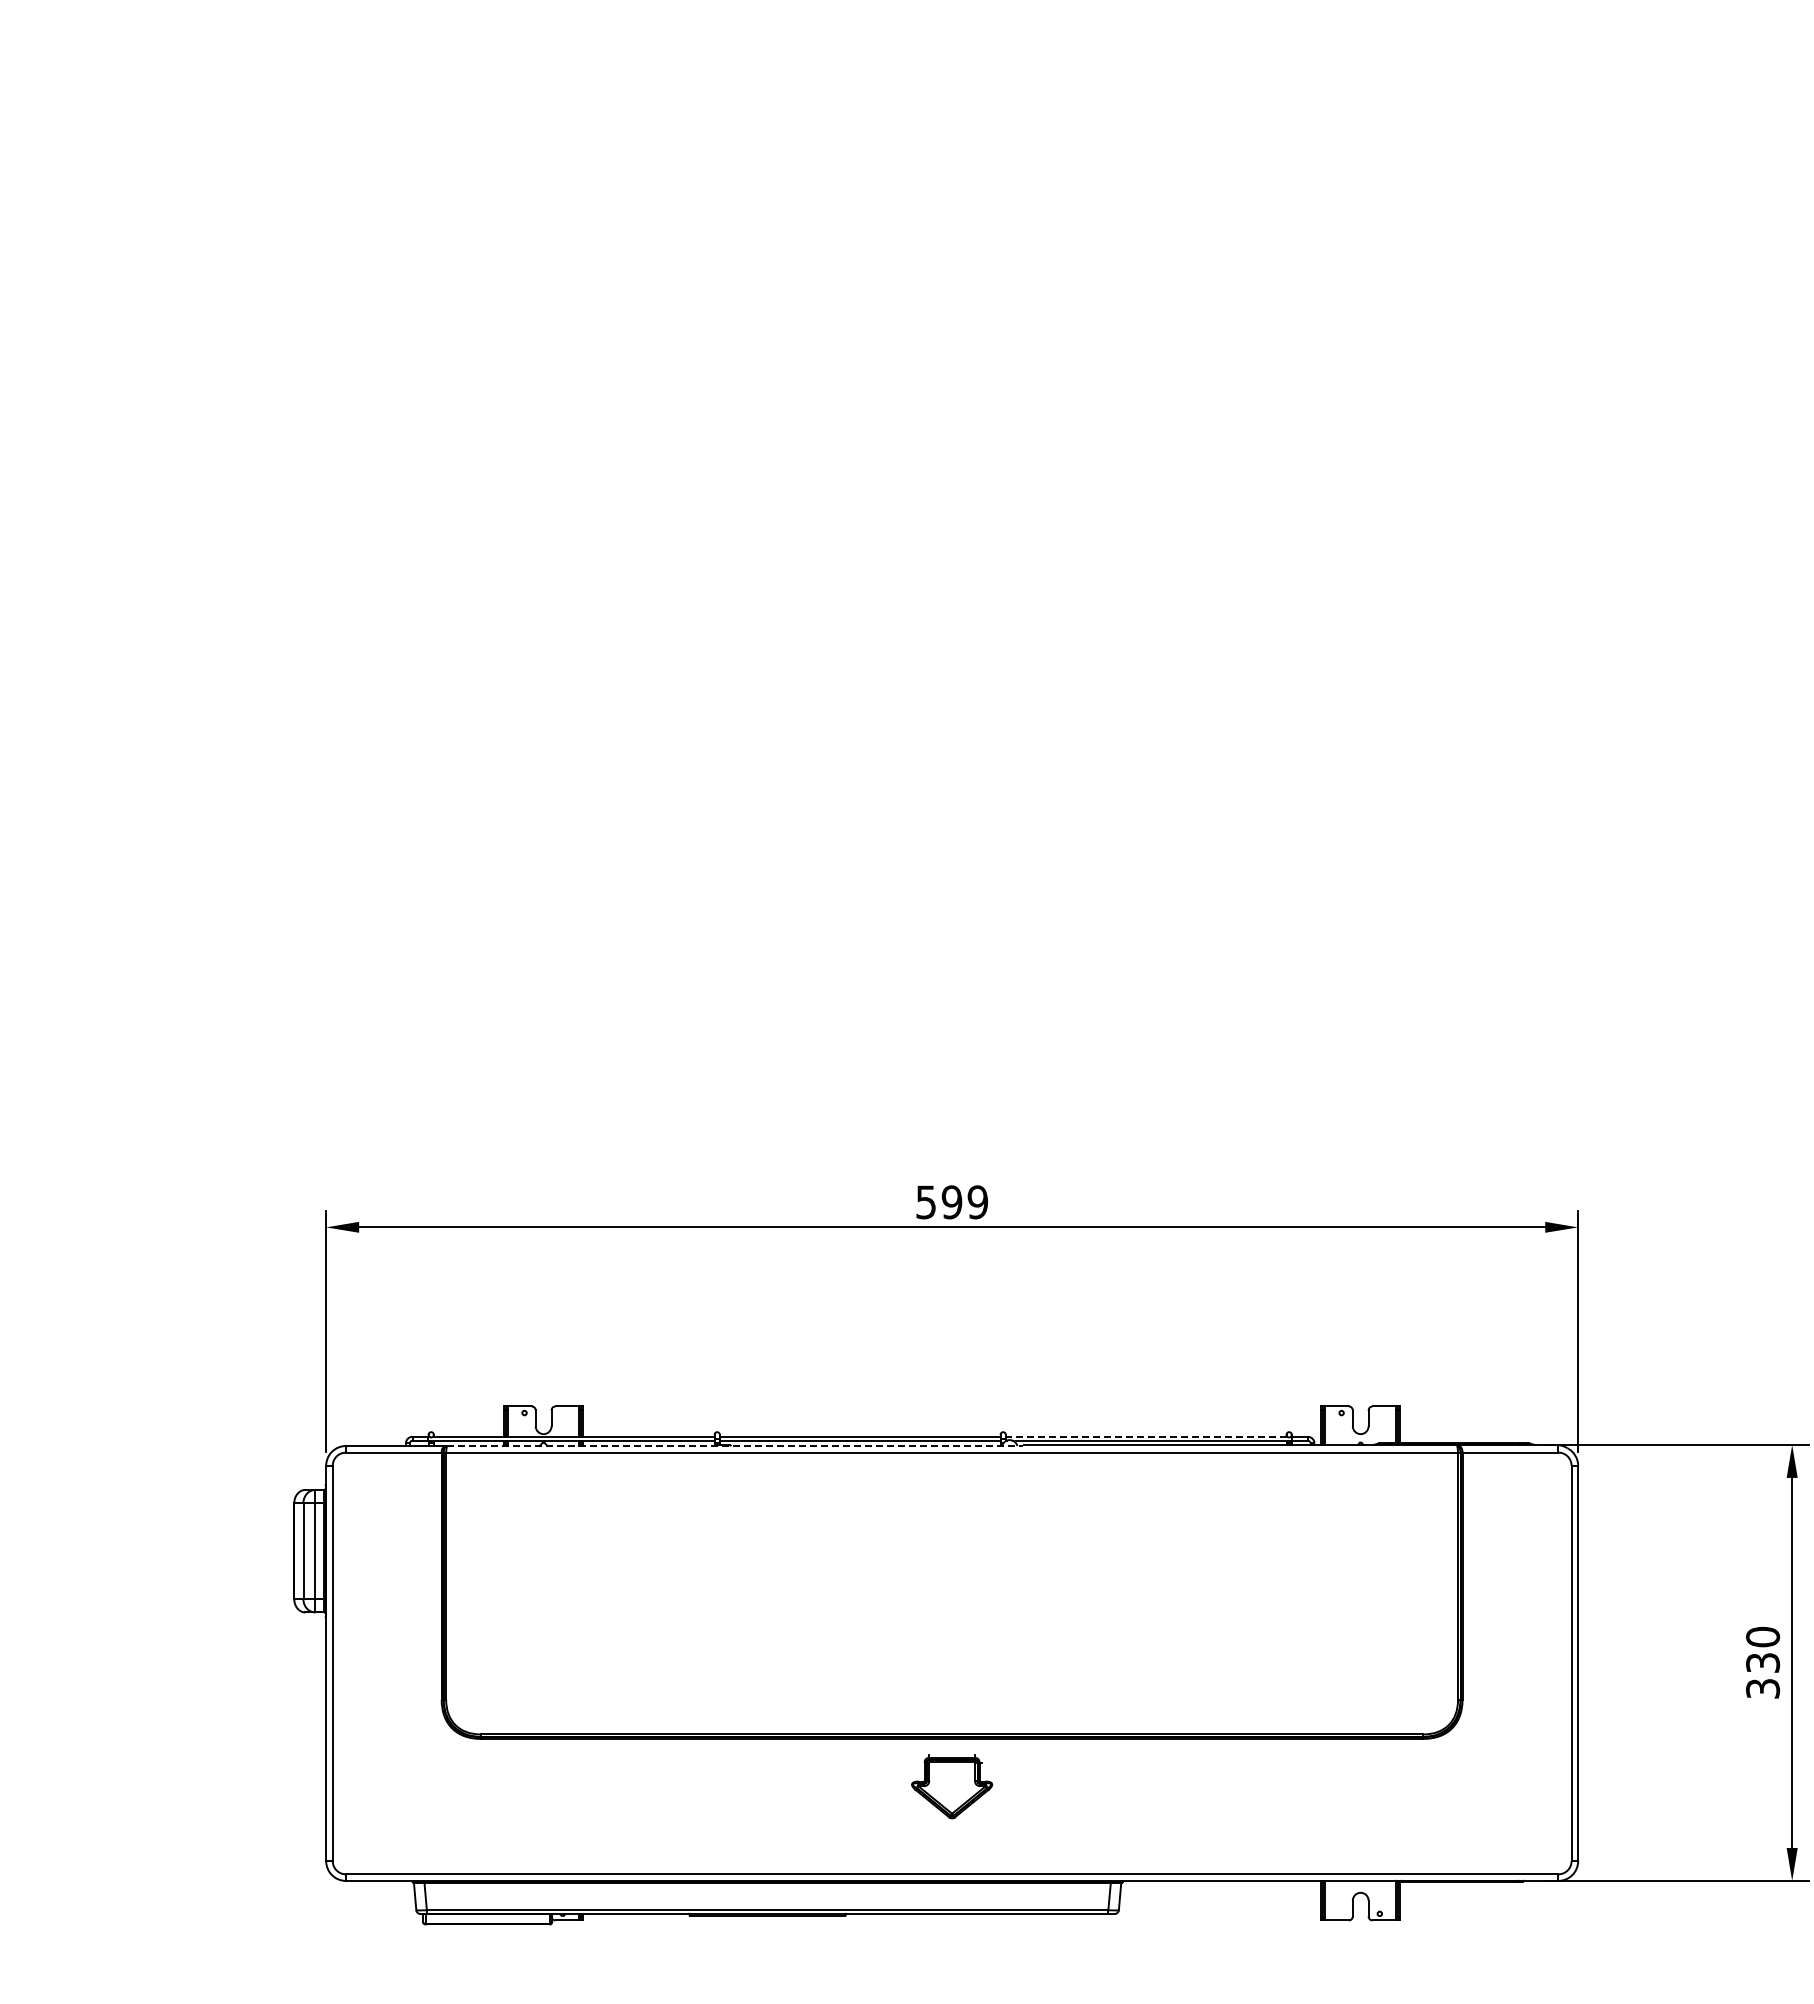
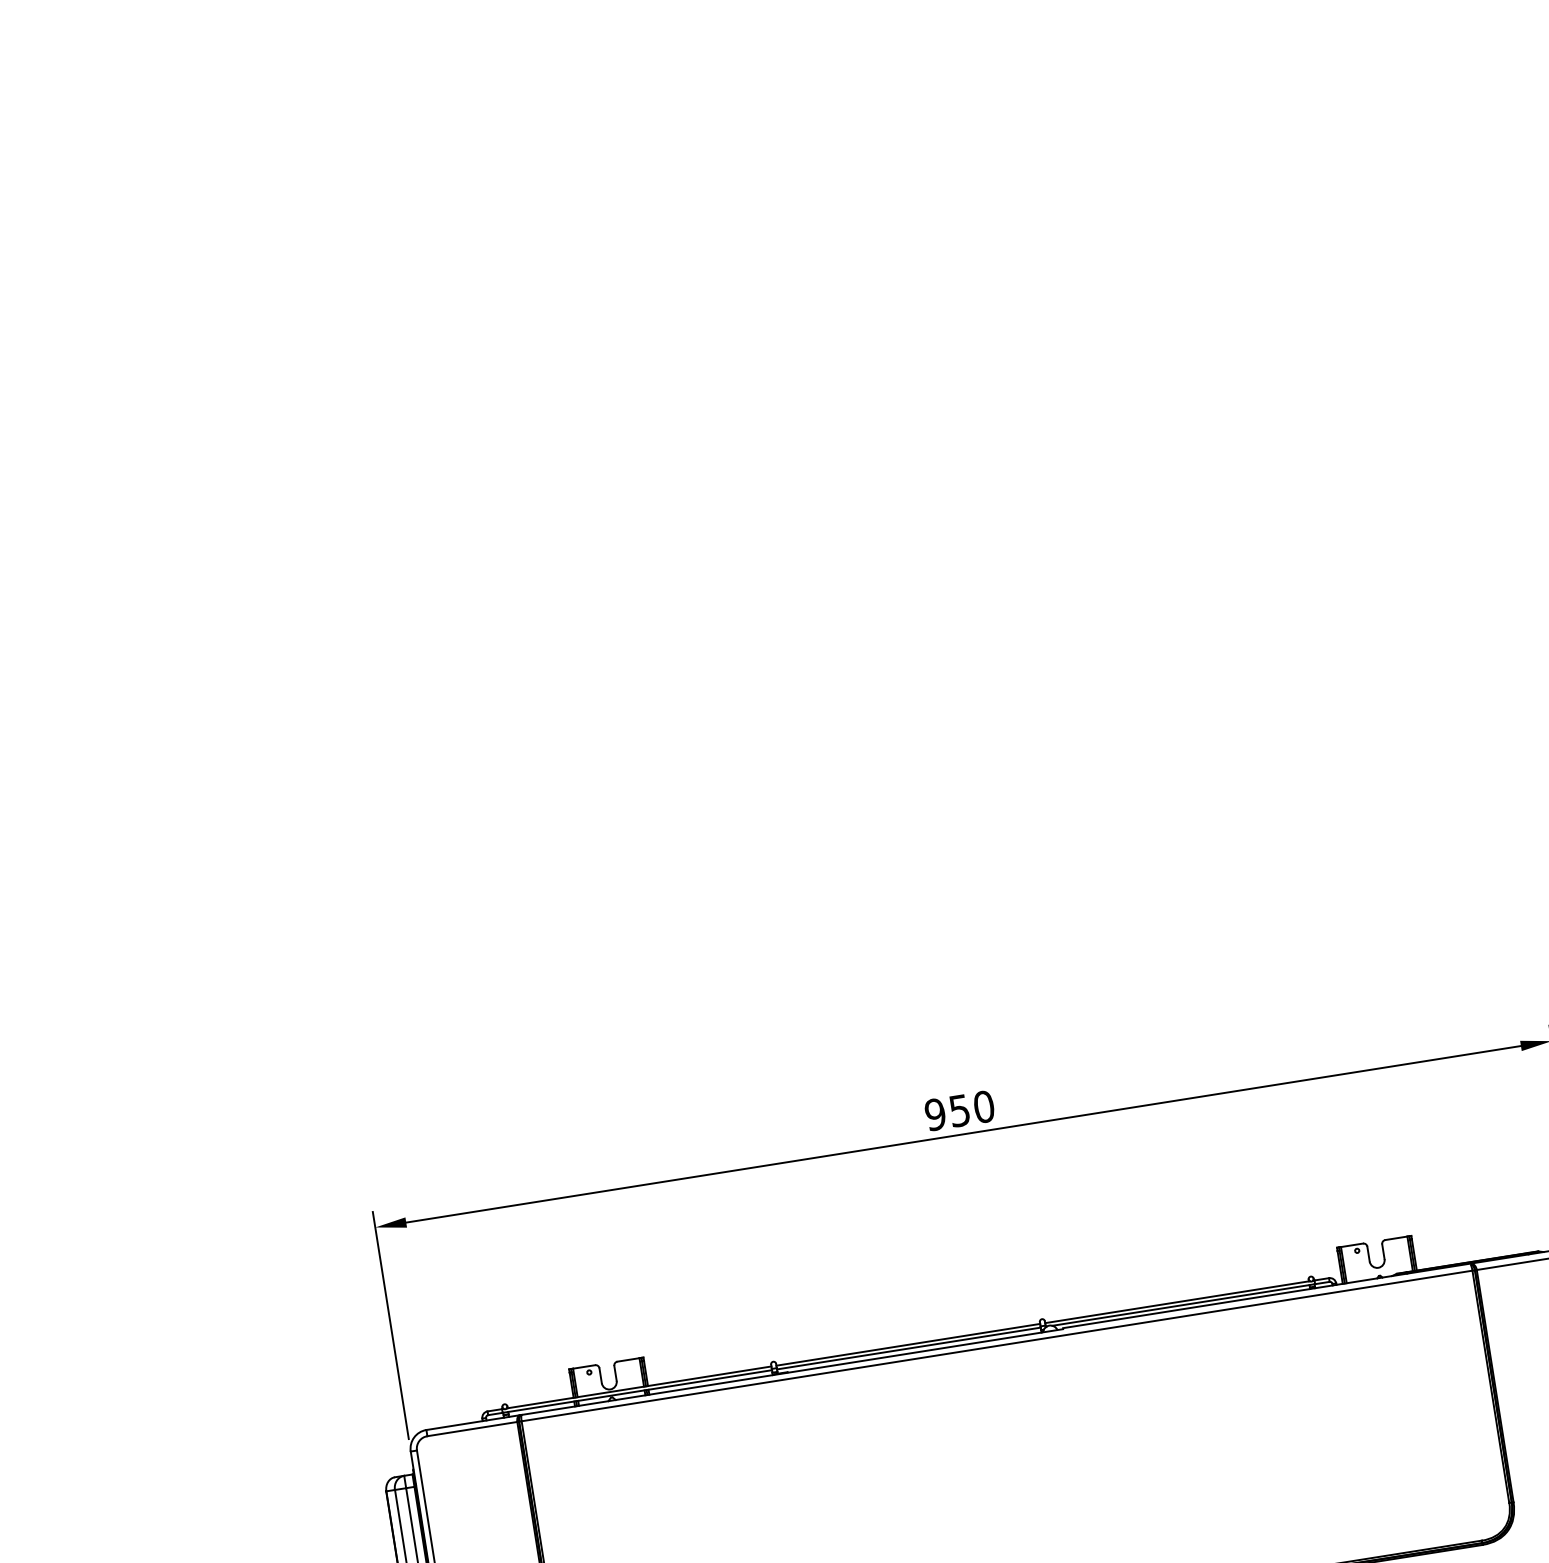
text: (952, 1202) -> (960, 1110), 599 -> 950
line: (1146, 1436) -> (1177, 1301), dashed -> solid
line: (735, 1446) -> (792, 1372), dashed -> solid

